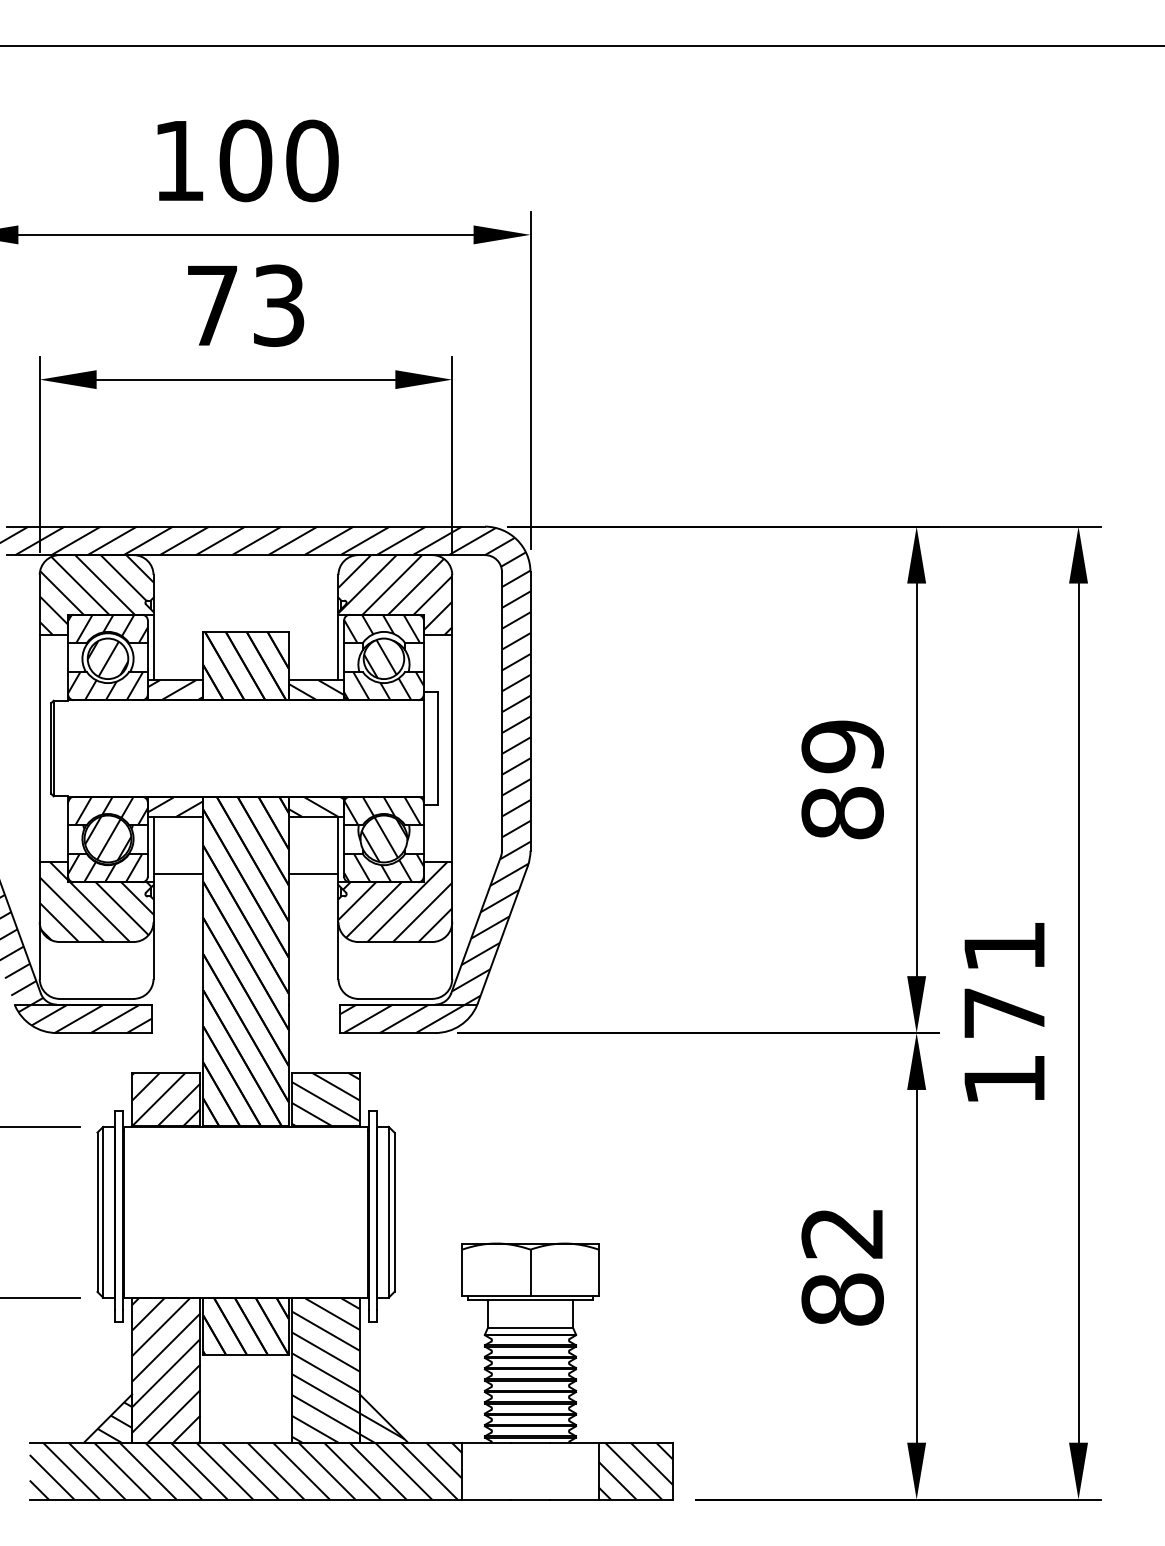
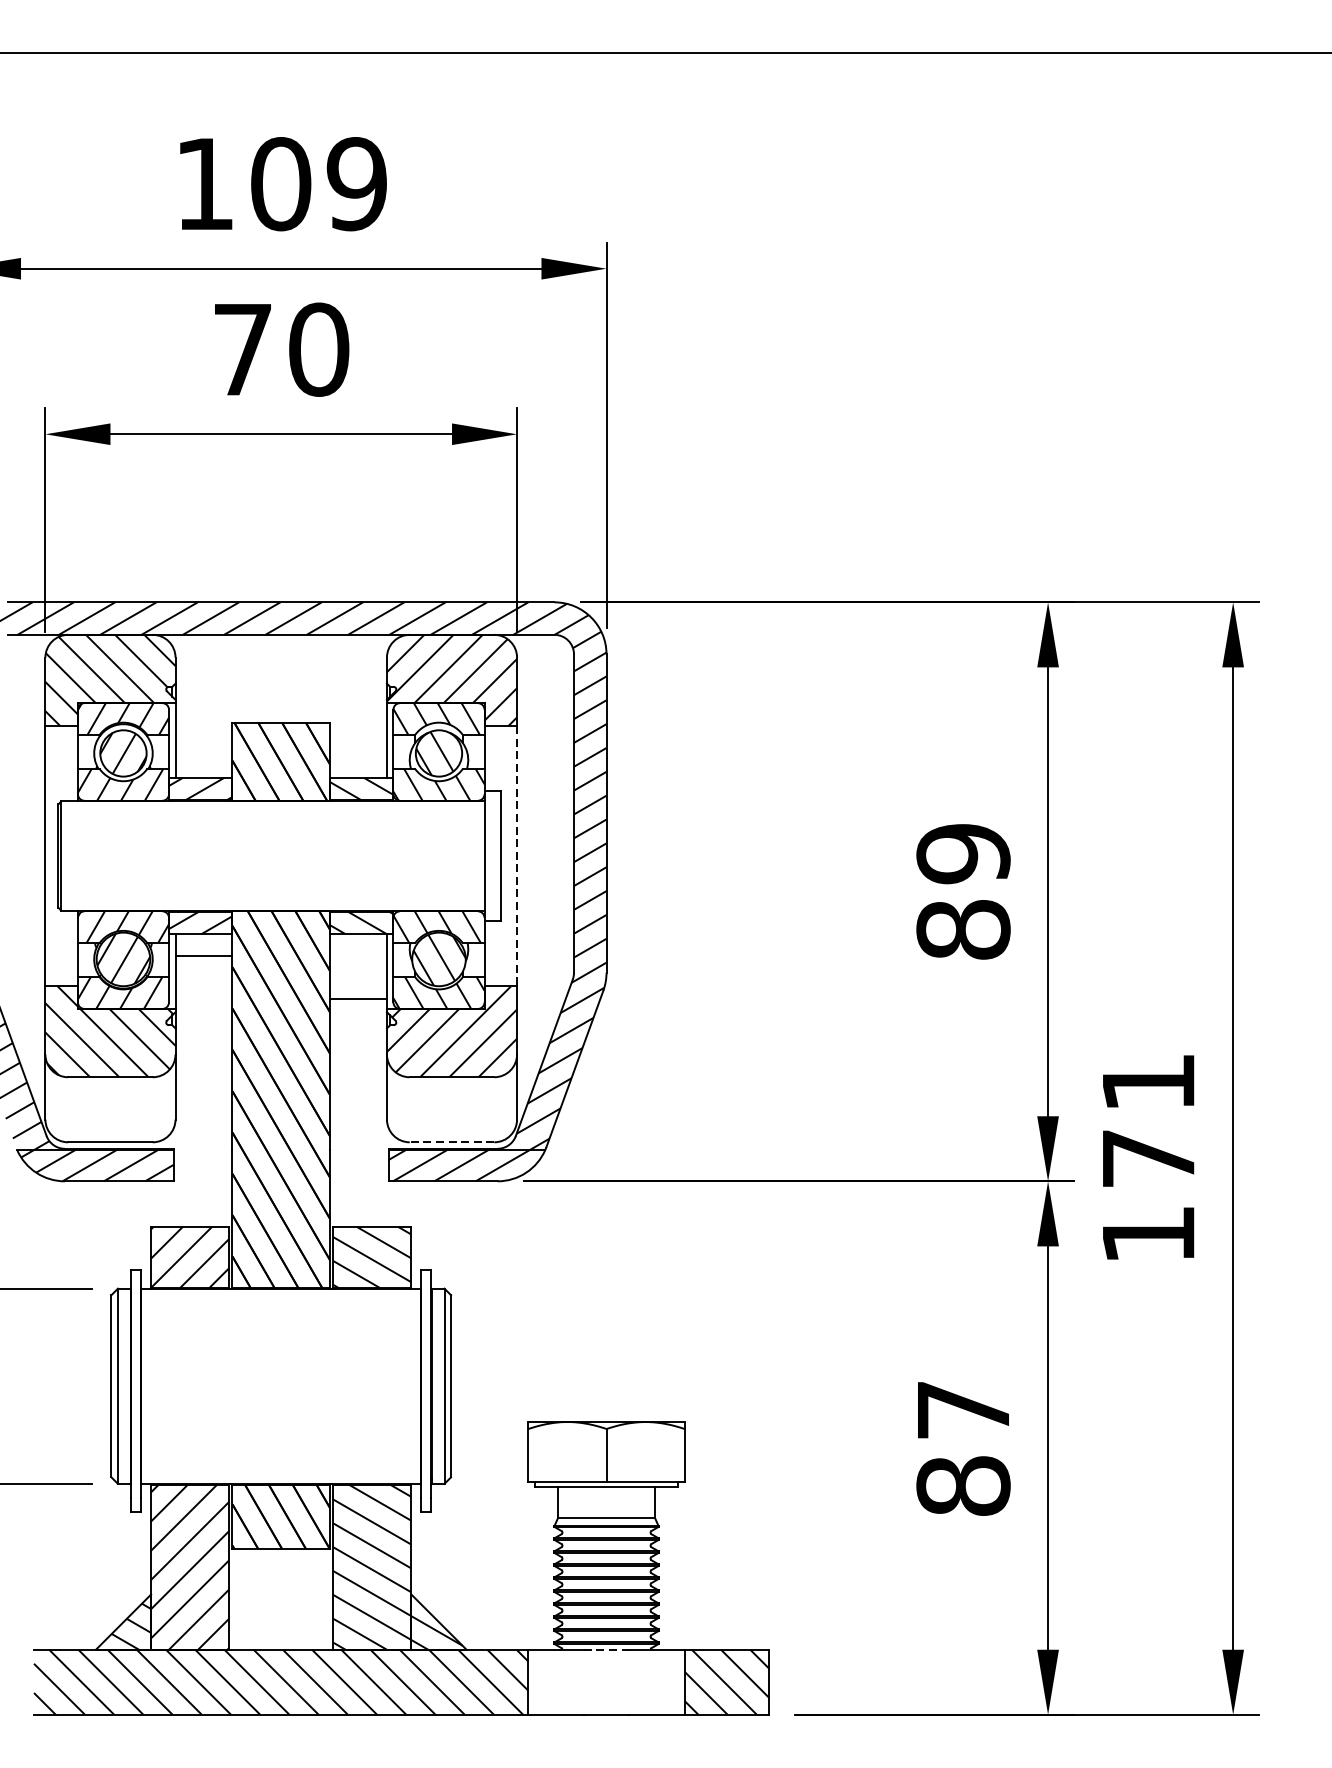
text: (311, 160) -> (356, 183), 100 -> 109
text: (279, 305) -> (319, 349), 73 -> 70
line: (452, 748) -> (517, 855), solid -> dashed
line: (178, 873) -> (204, 955), moved
line: (395, 998) -> (452, 1141), solid -> dashed
text: (841, 1233) -> (962, 1410), 82 -> 87
line: (530, 1442) -> (606, 1649), solid -> dashed

